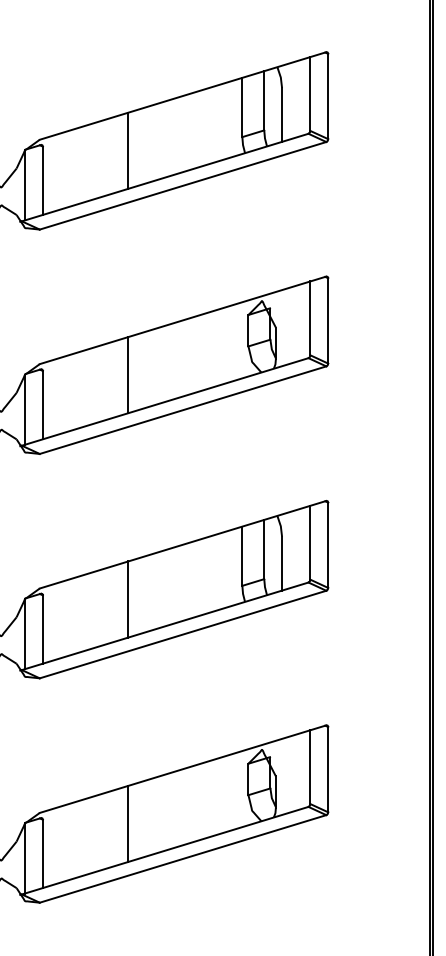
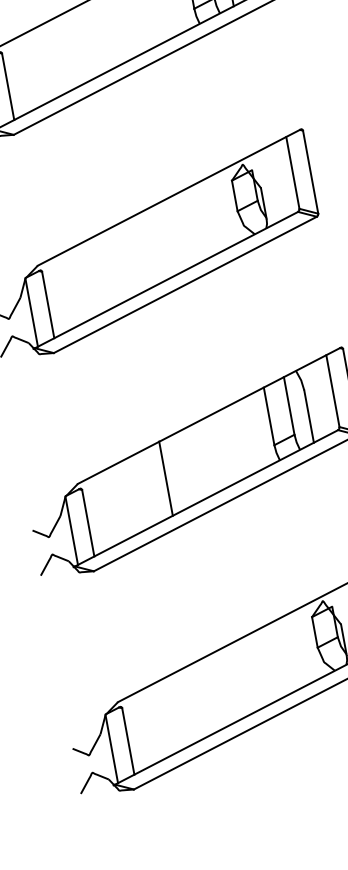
line: (128, 150) -> (85, 42), removed
line: (128, 374) -> (125, 259), removed
line: (128, 823) -> (206, 696), removed

